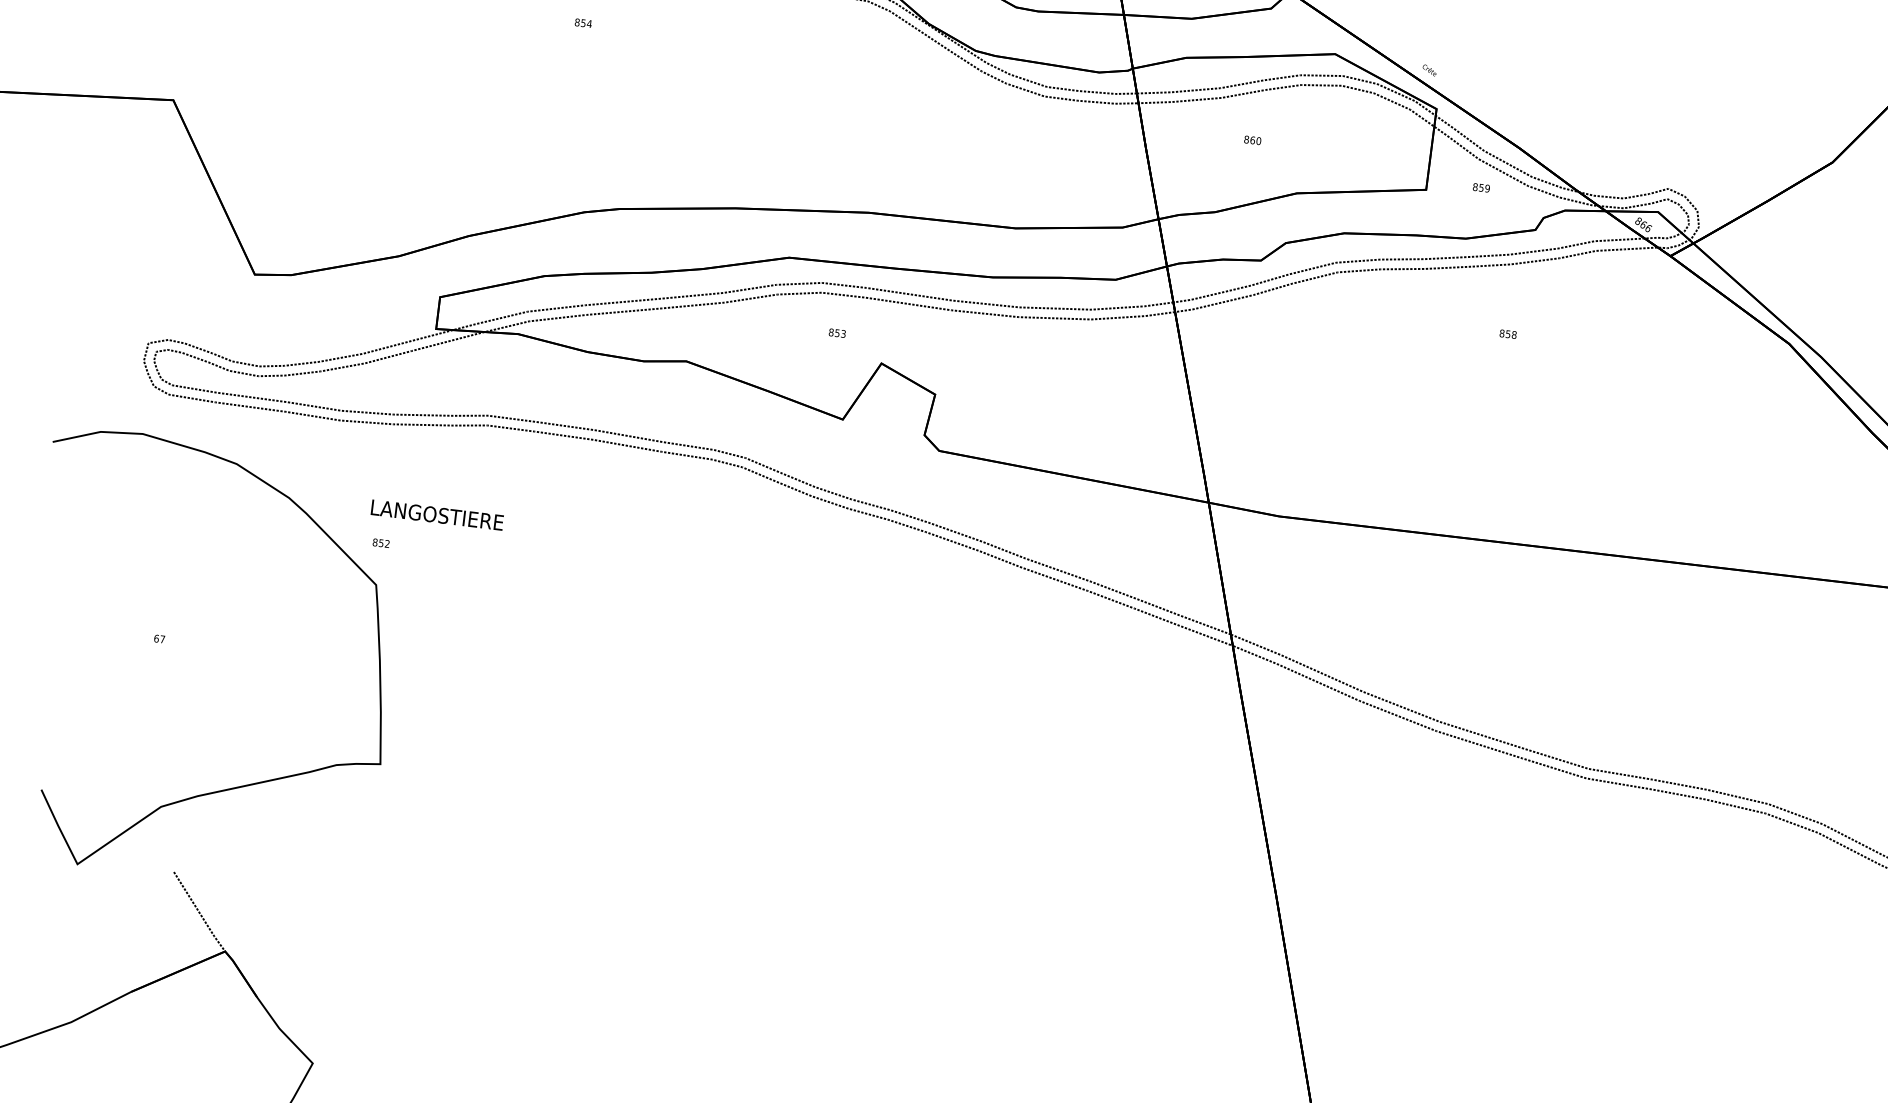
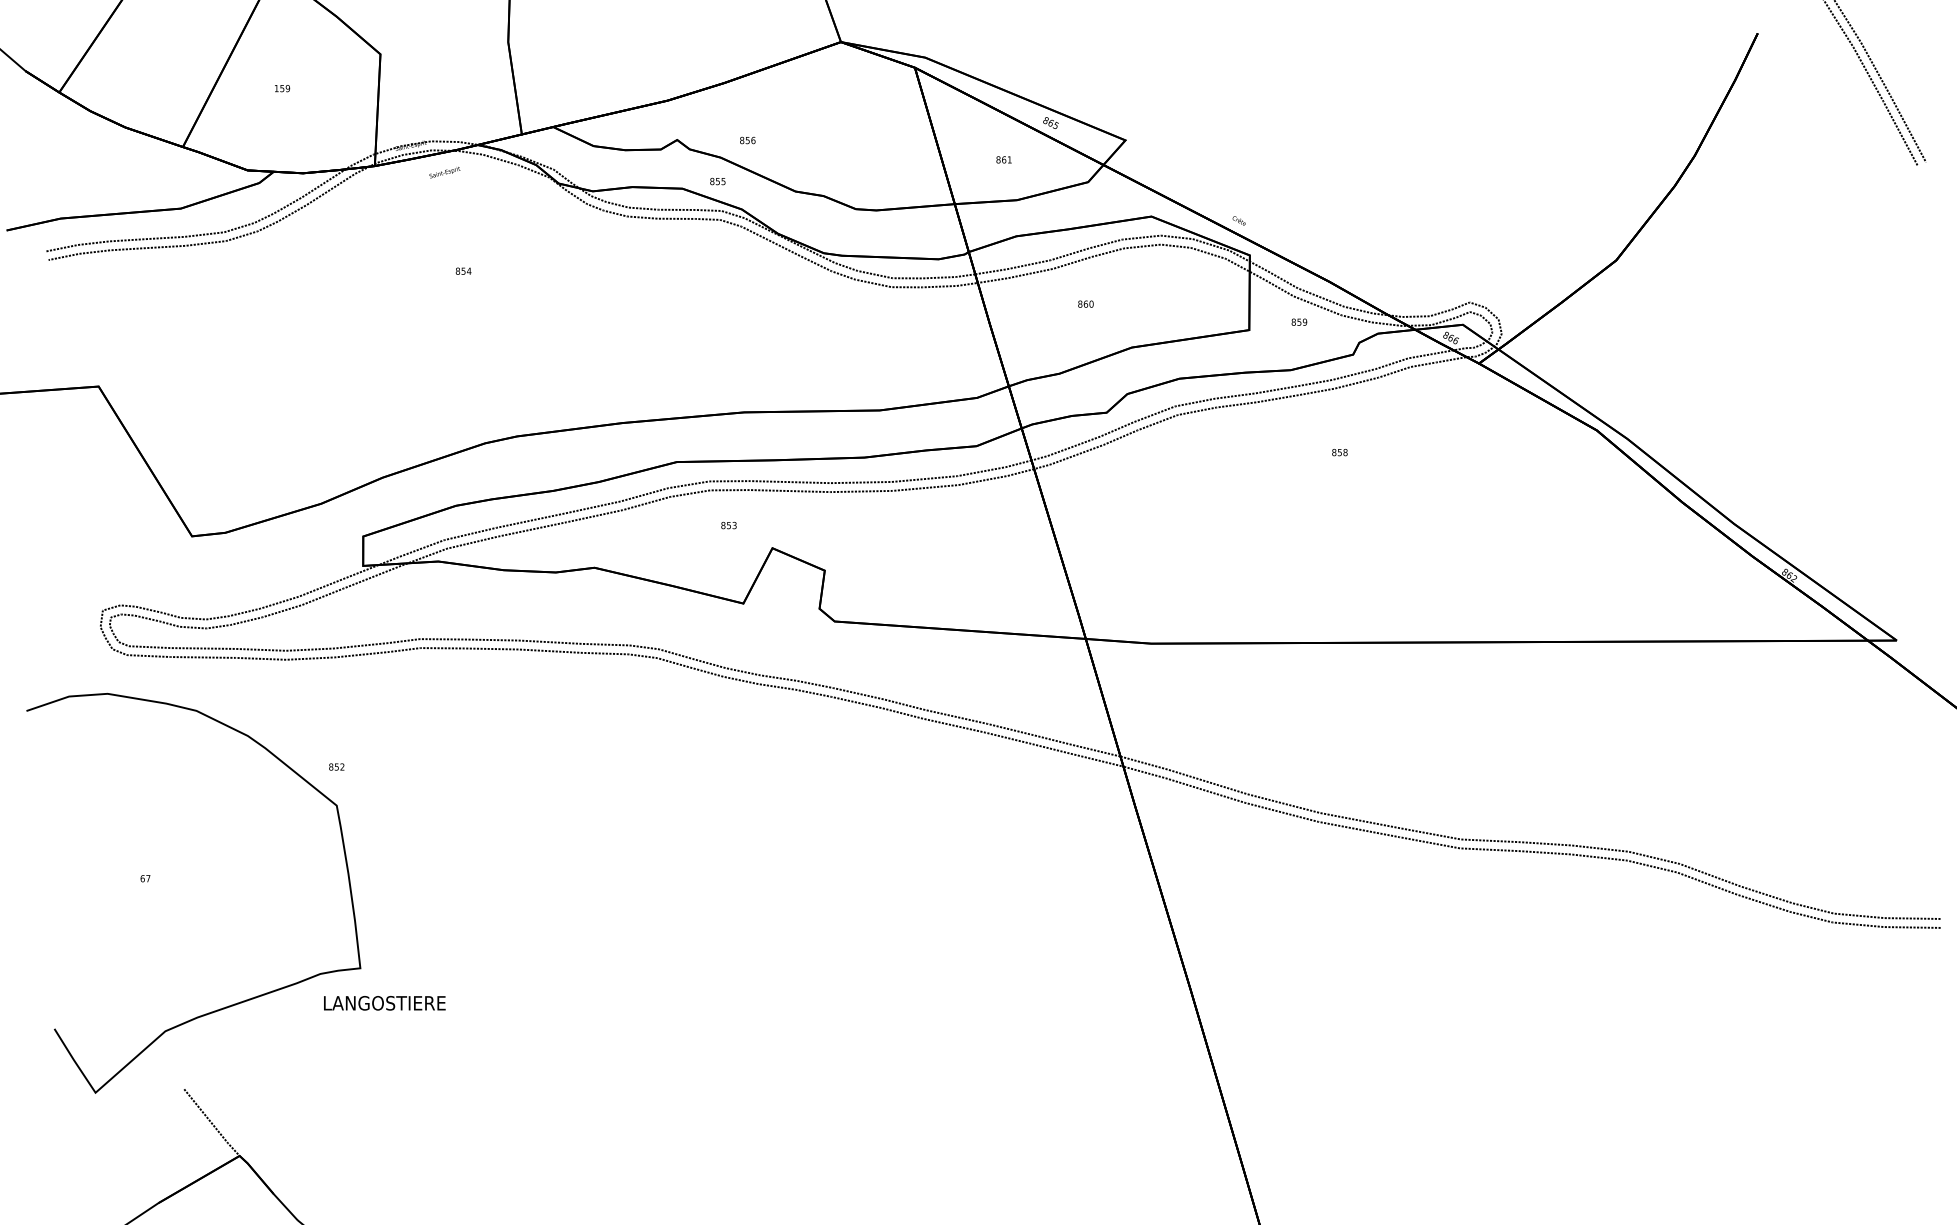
text: (437, 515) -> (384, 1003), moved

